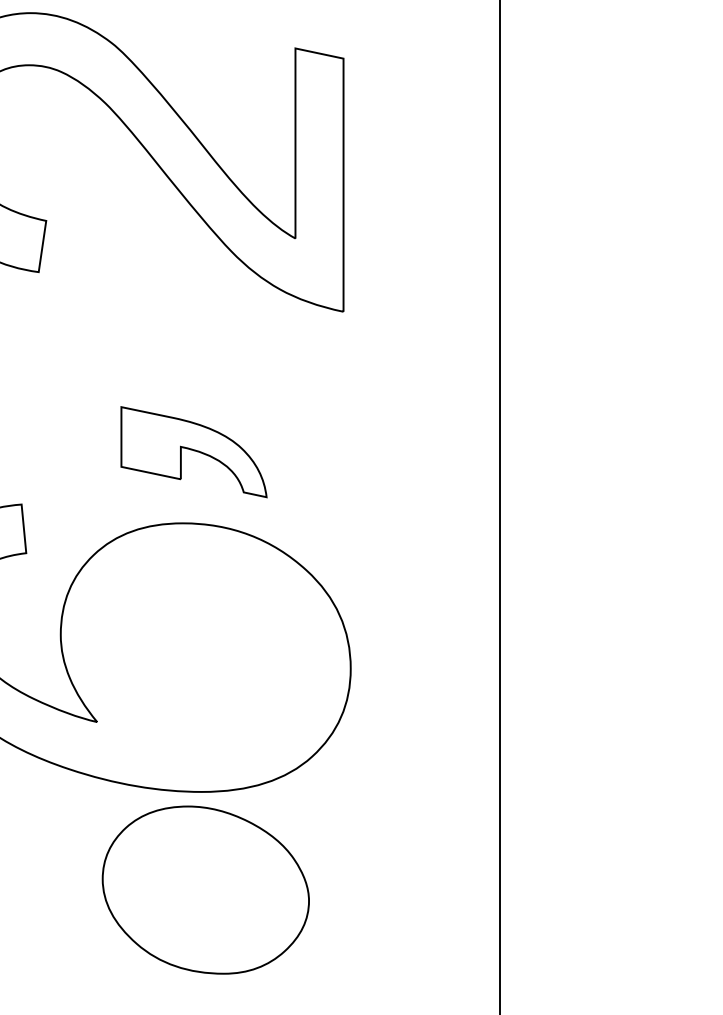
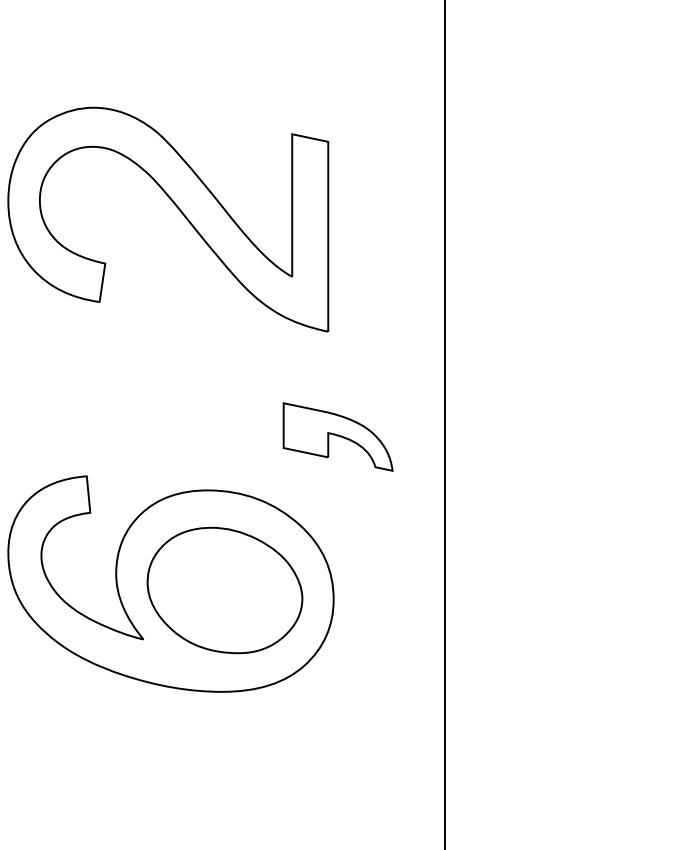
part: (193, 451) -> (337, 436), moved
part: (205, 890) -> (224, 590), moved

